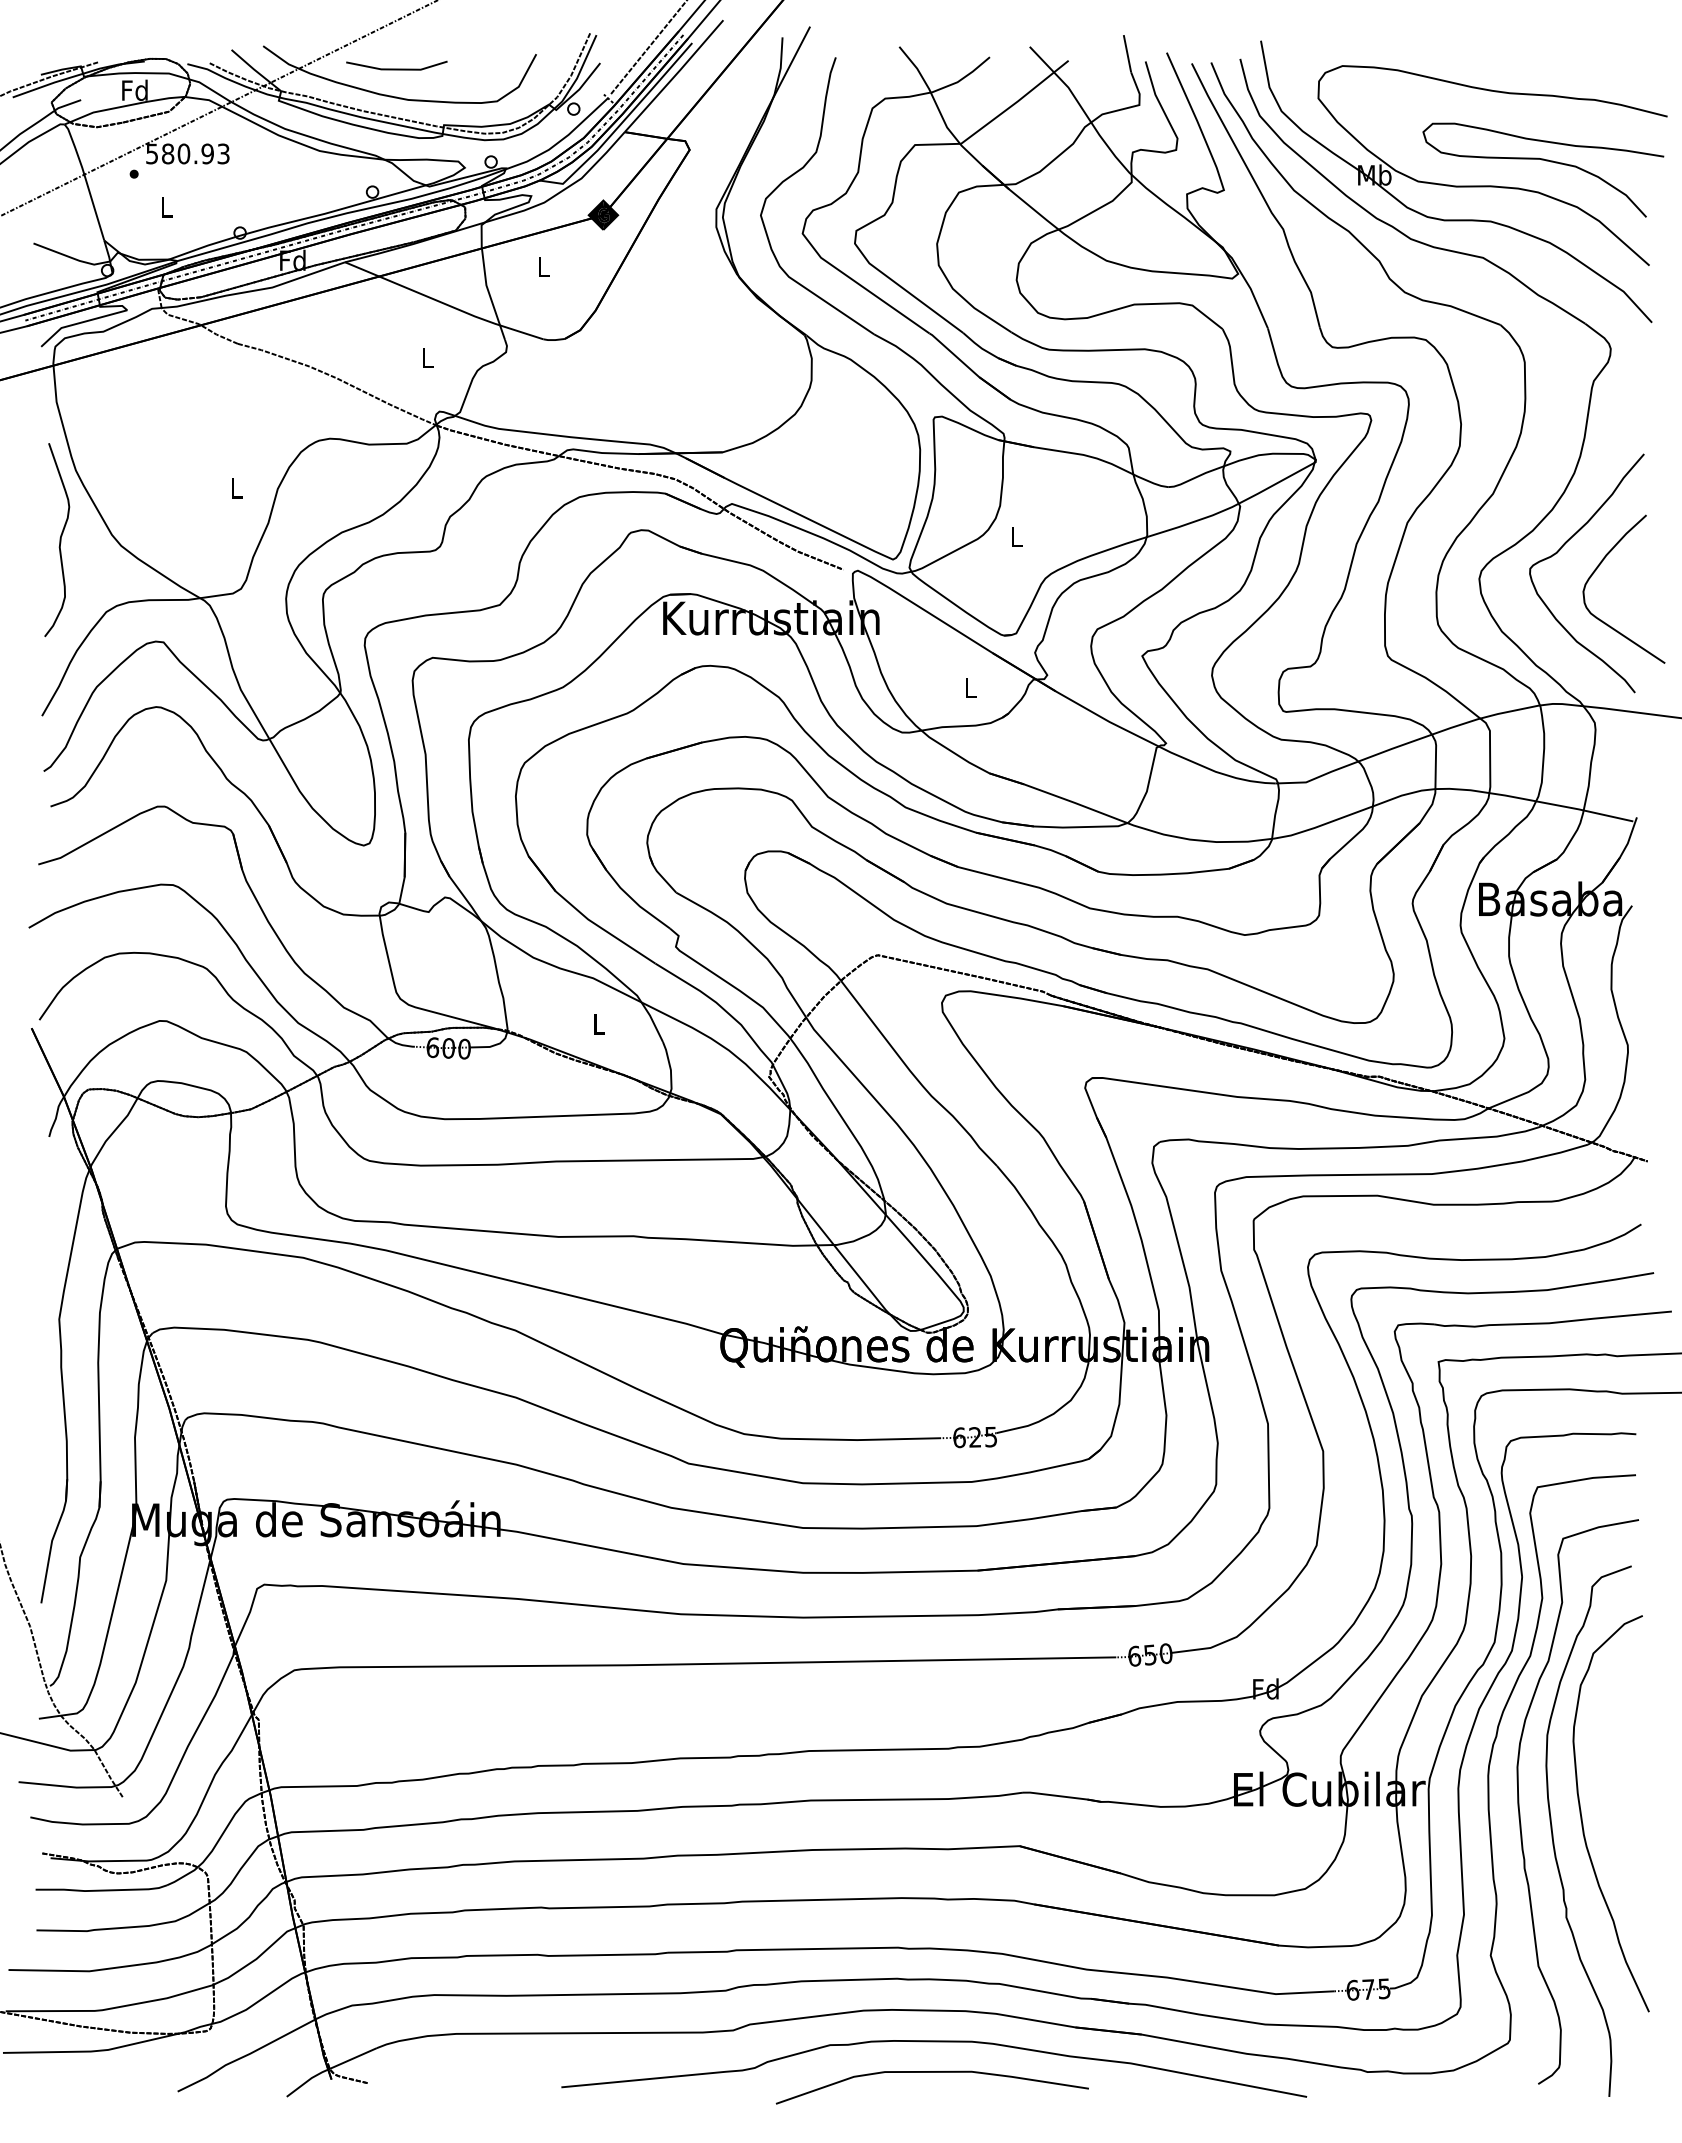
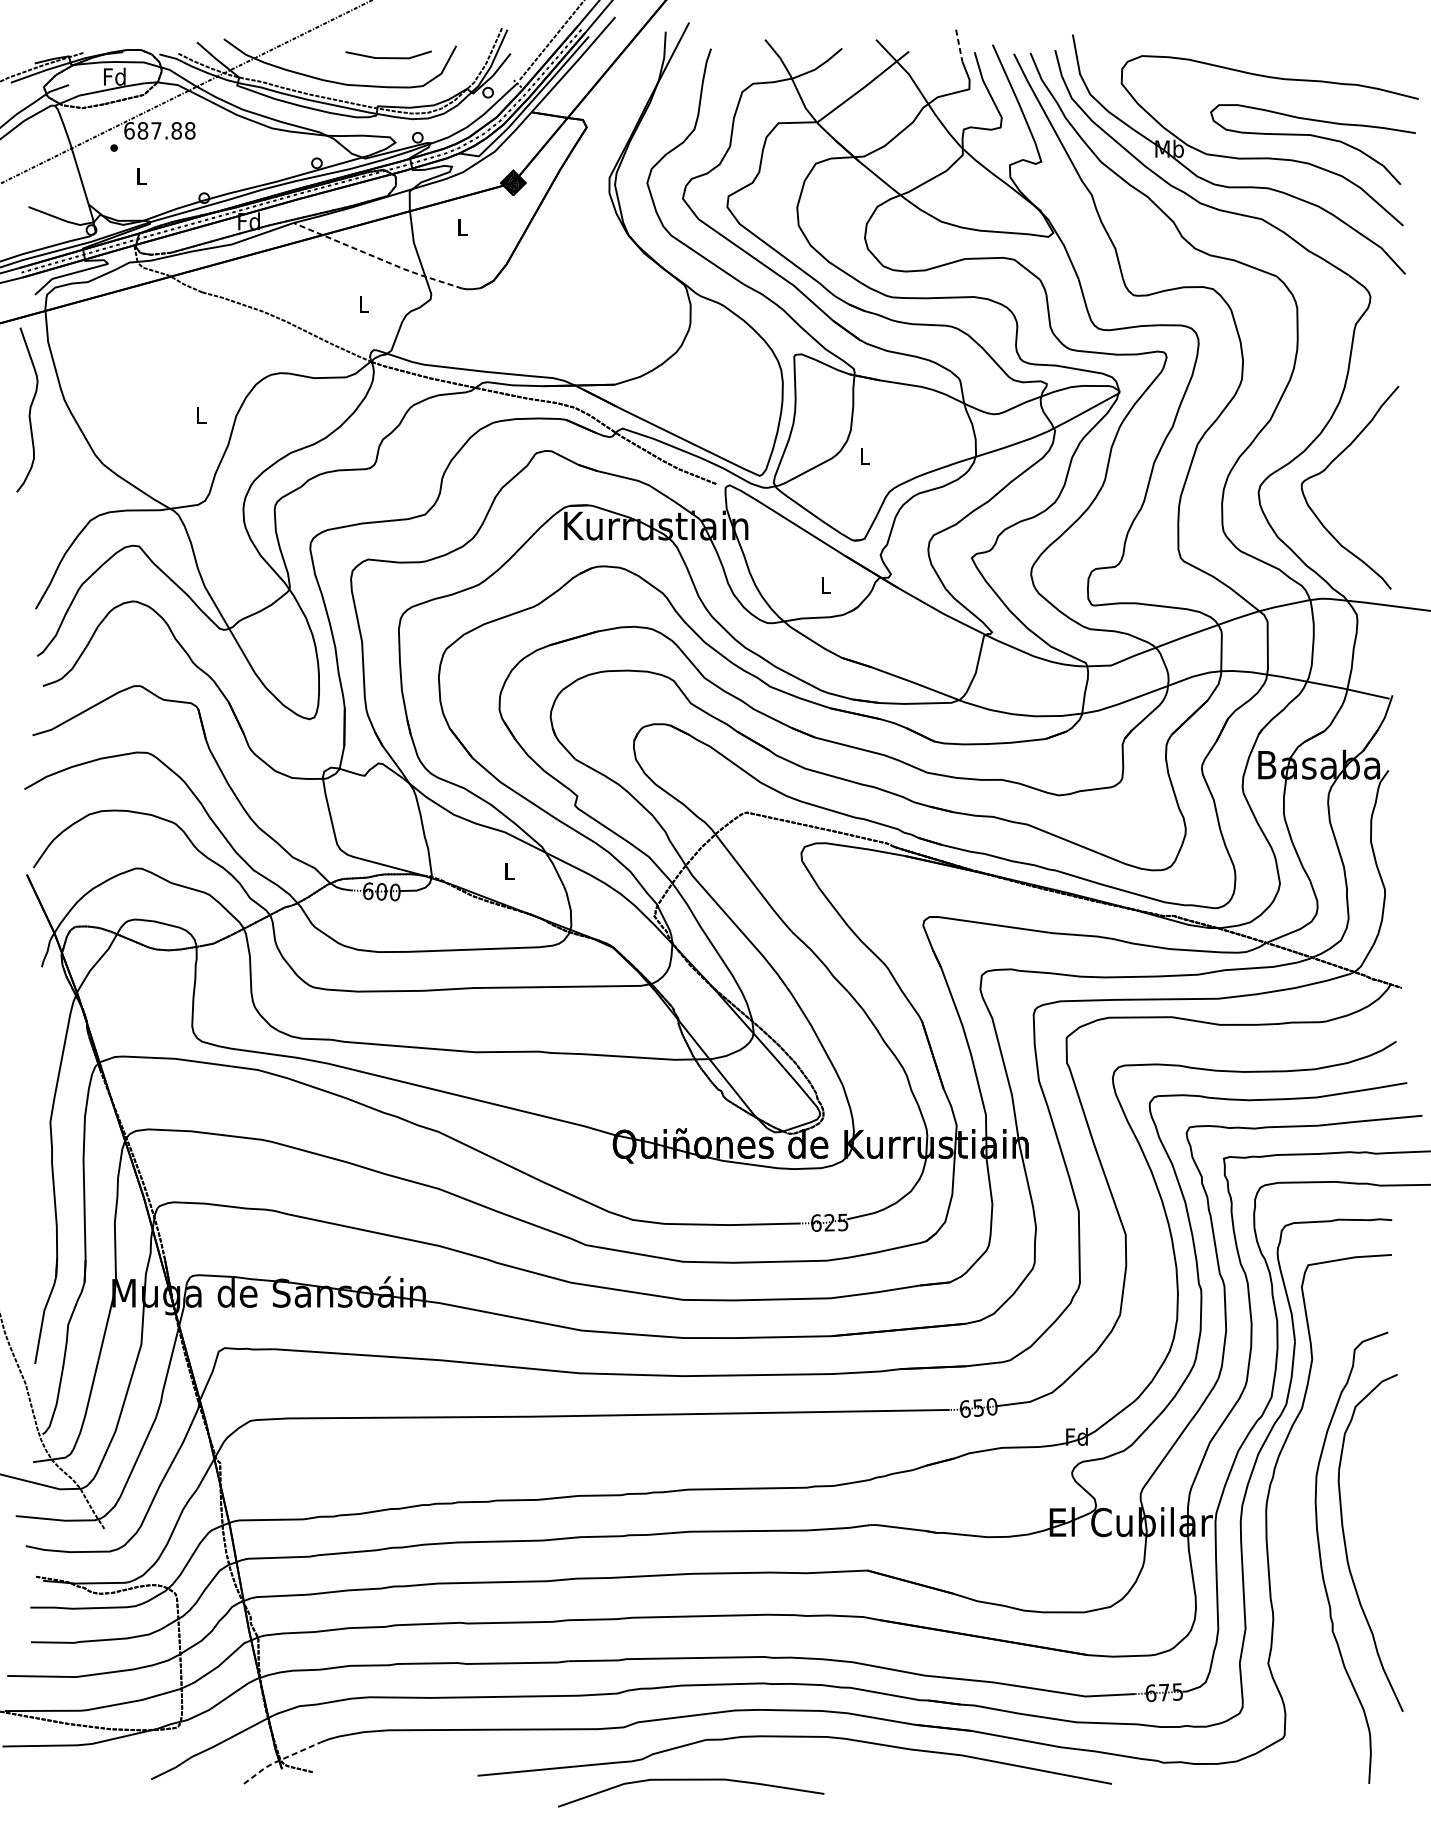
line: (1127, 54) -> (959, 46), solid -> dashed
line: (396, 68) -> (388, 57), moved
text: (187, 153) -> (159, 130), 580.93 -> 687.88
line: (444, 303) -> (378, 258), solid -> dashed
curve: (59, 540) -> (29, 410), moved
curve: (1597, 569) -> (1359, 484), removed
curve: (1519, 1801) -> (1292, 1532), removed
line: (328, 2069) -> (279, 1760), solid -> dashed
curve: (931, 2072) -> (690, 1780), moved

